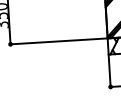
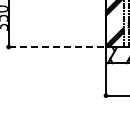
line: (58, 41) -> (56, 47), solid -> dashed

